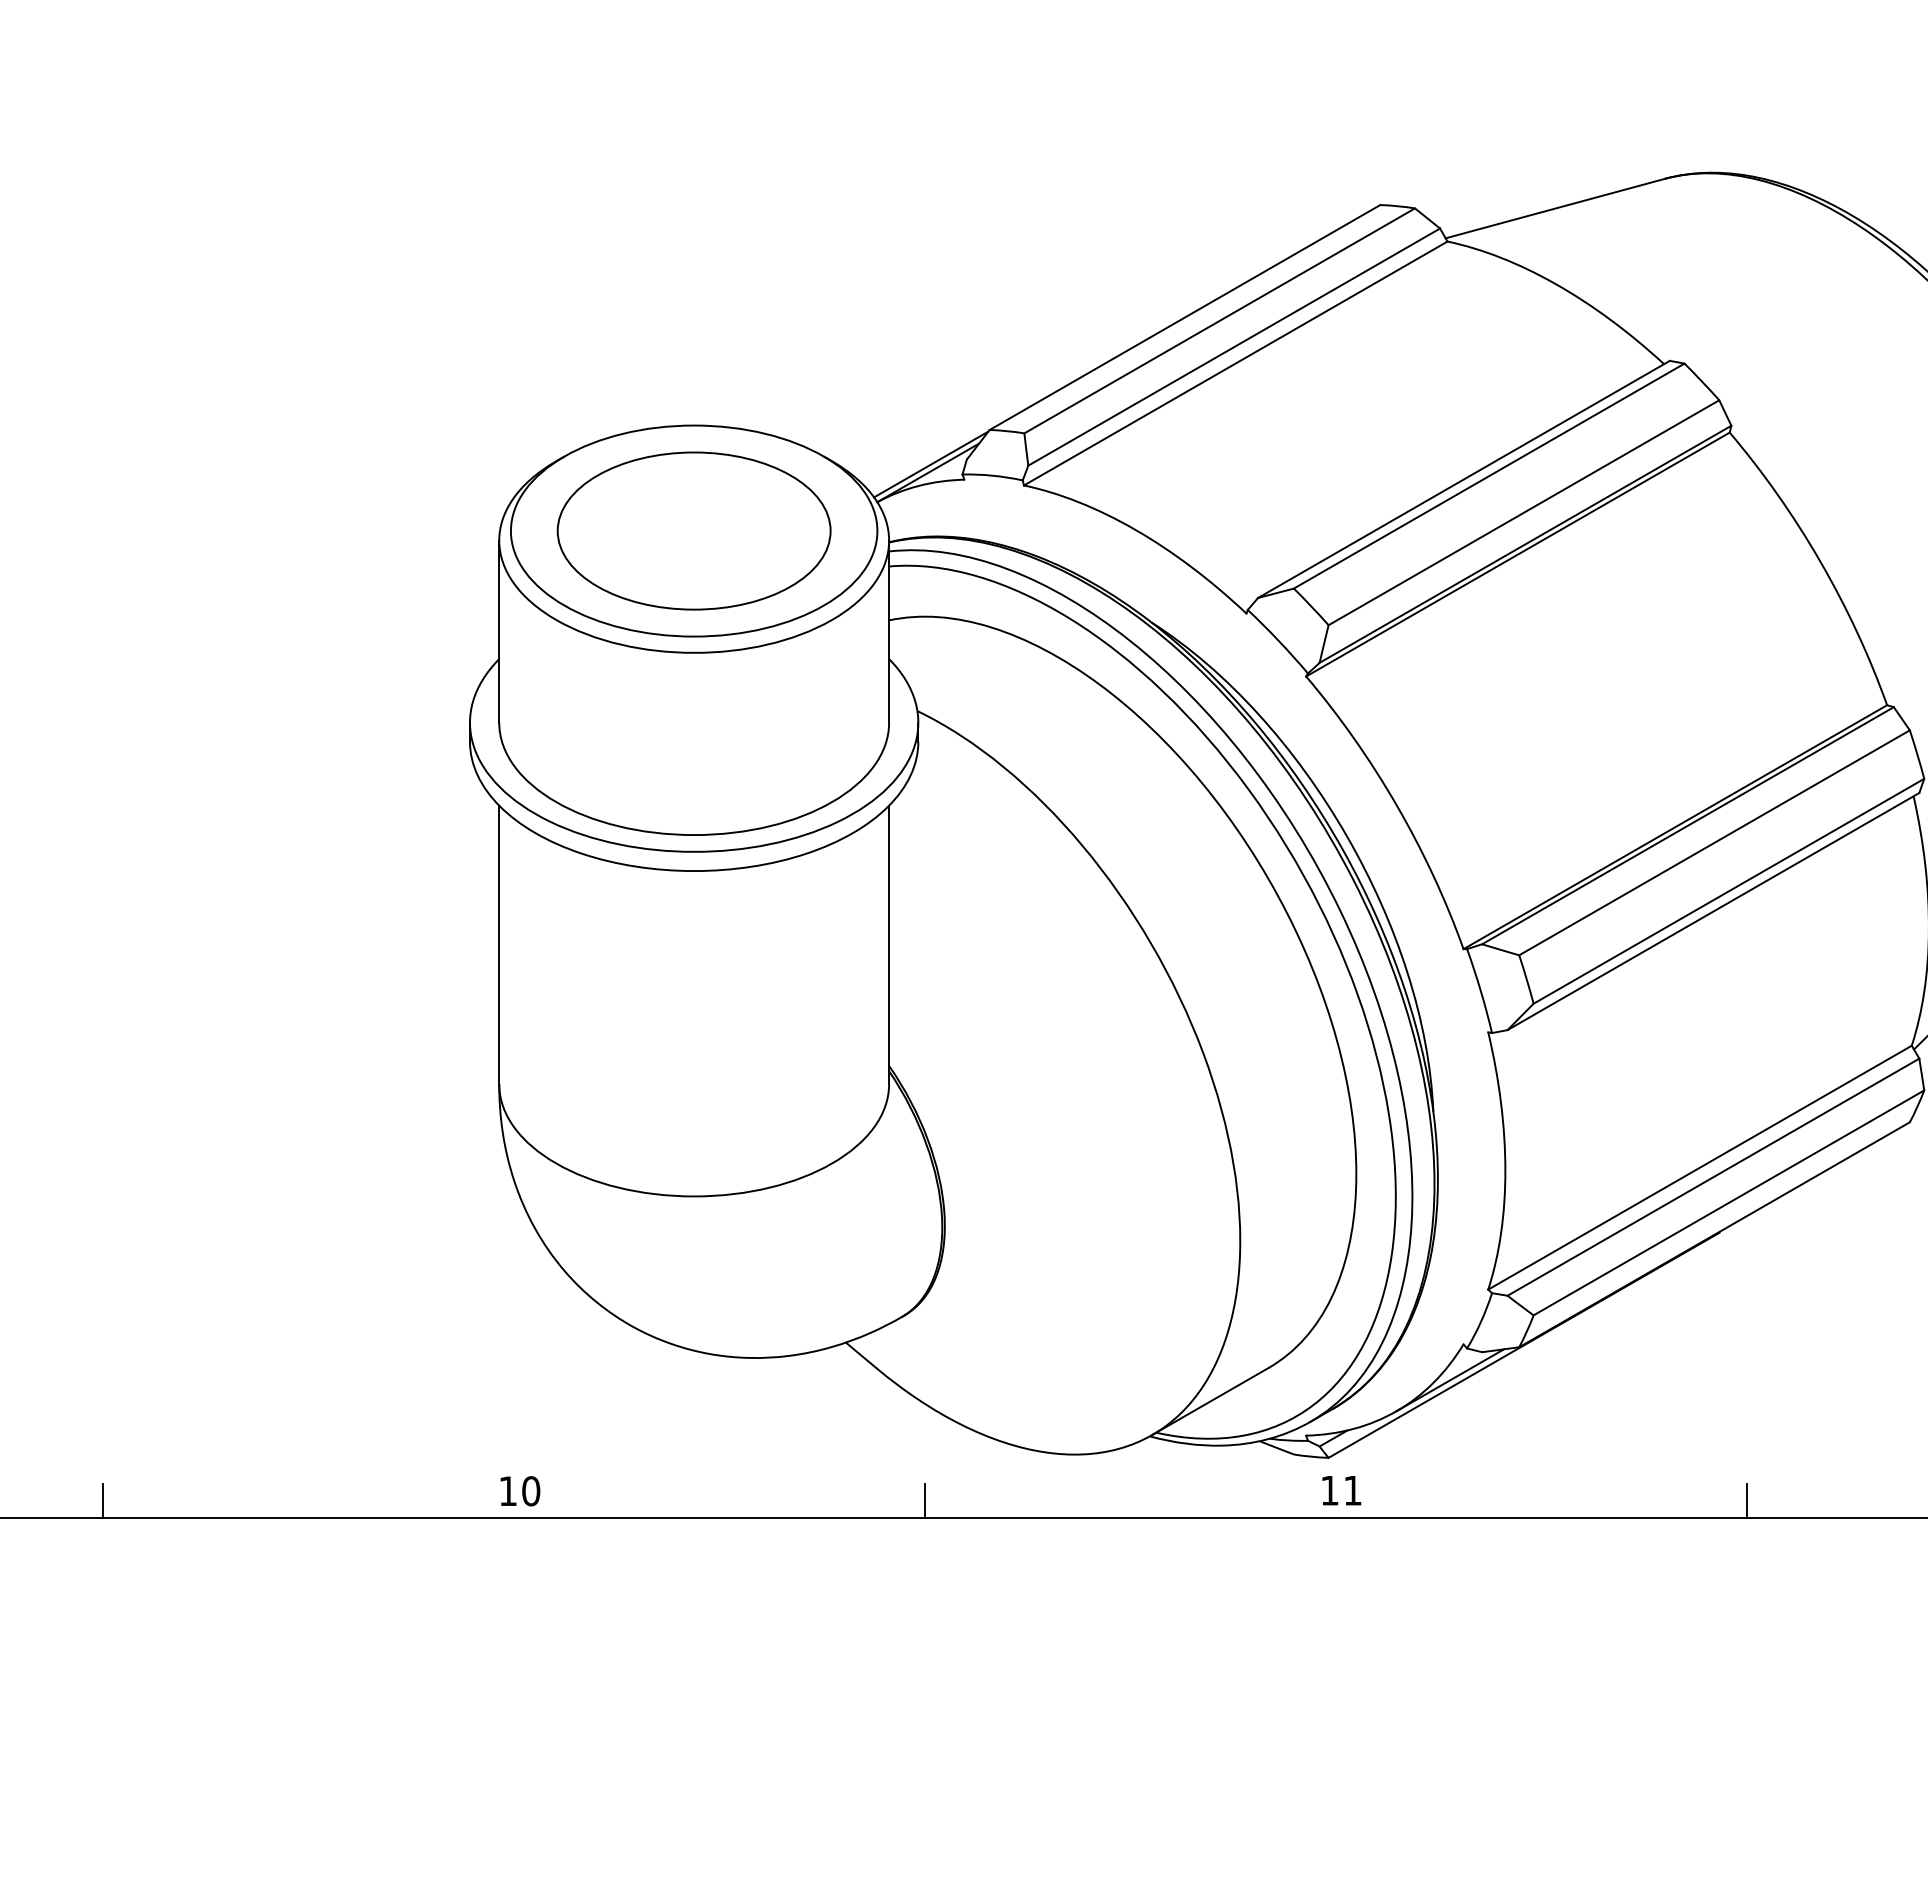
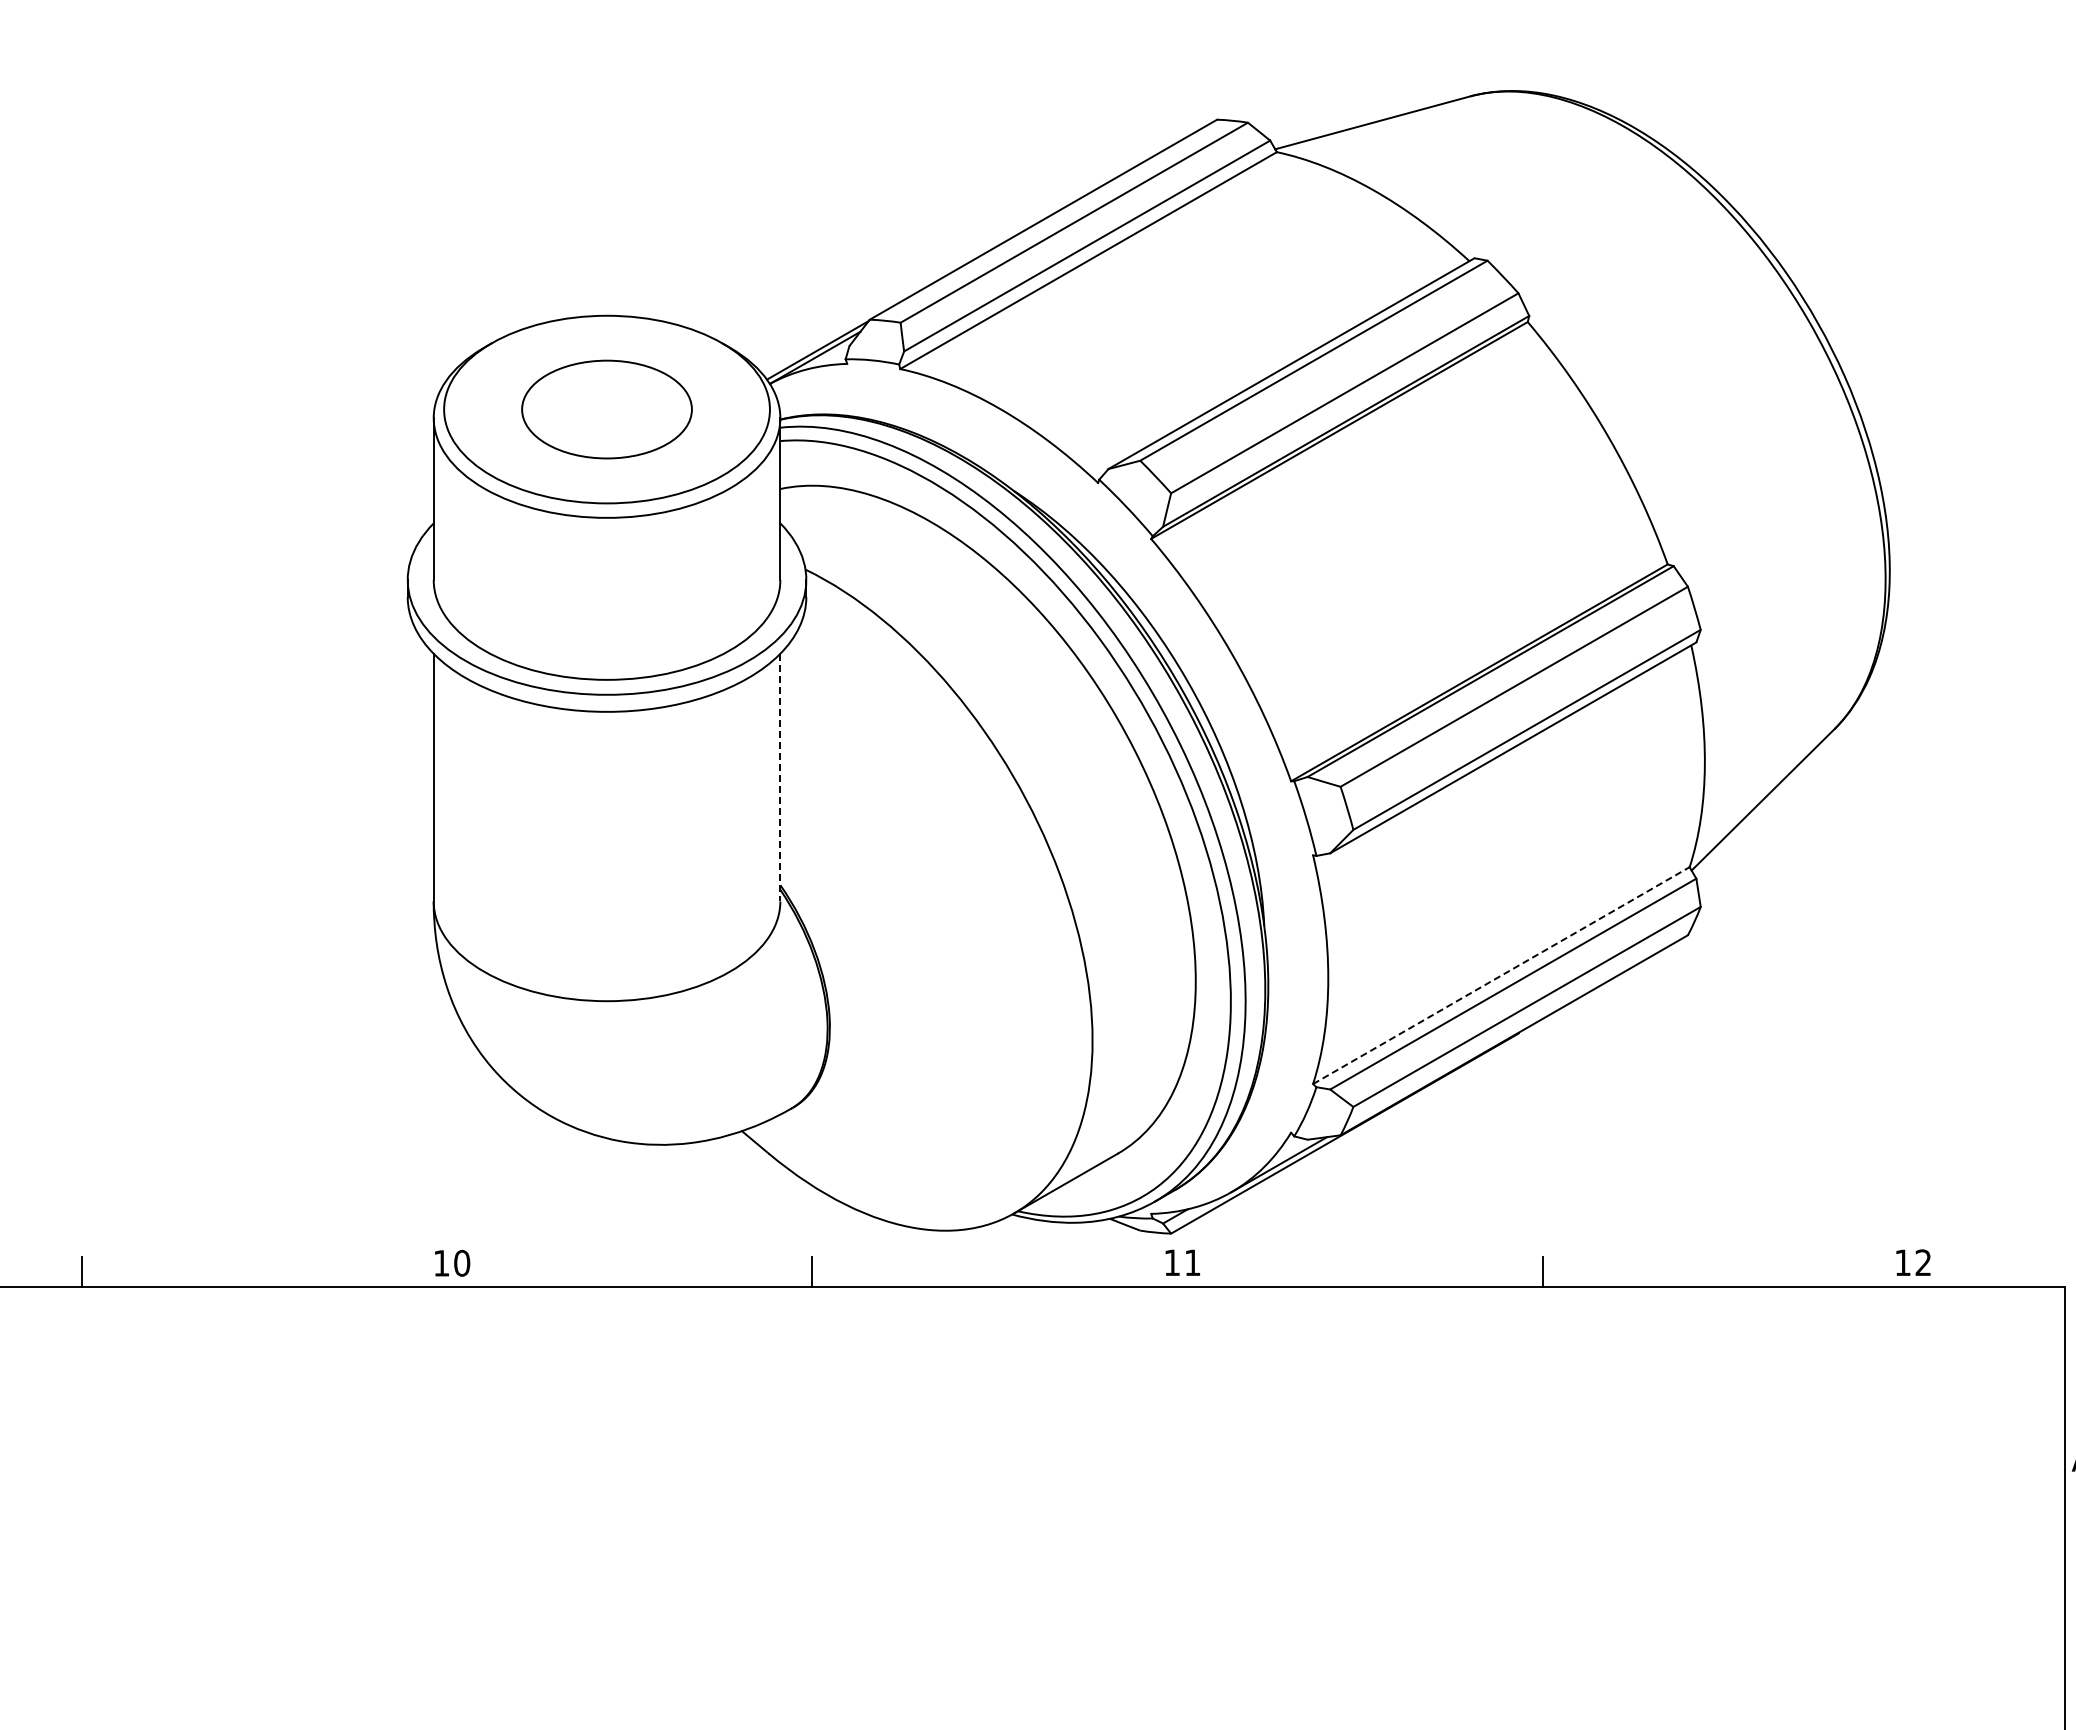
part: (693, 530) -> (606, 409), size x0.7
line: (889, 944) -> (780, 777), solid -> dashed
line: (1700, 1167) -> (1501, 975), solid -> dashed

